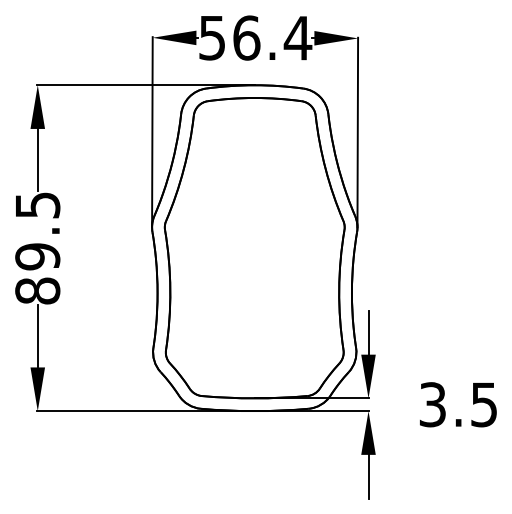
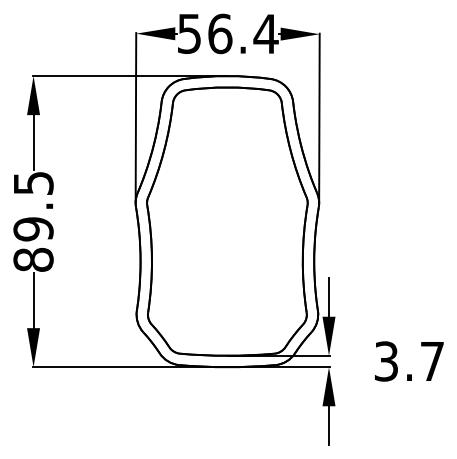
text: (483, 404) -> (431, 361), 3.5 -> 3.7

